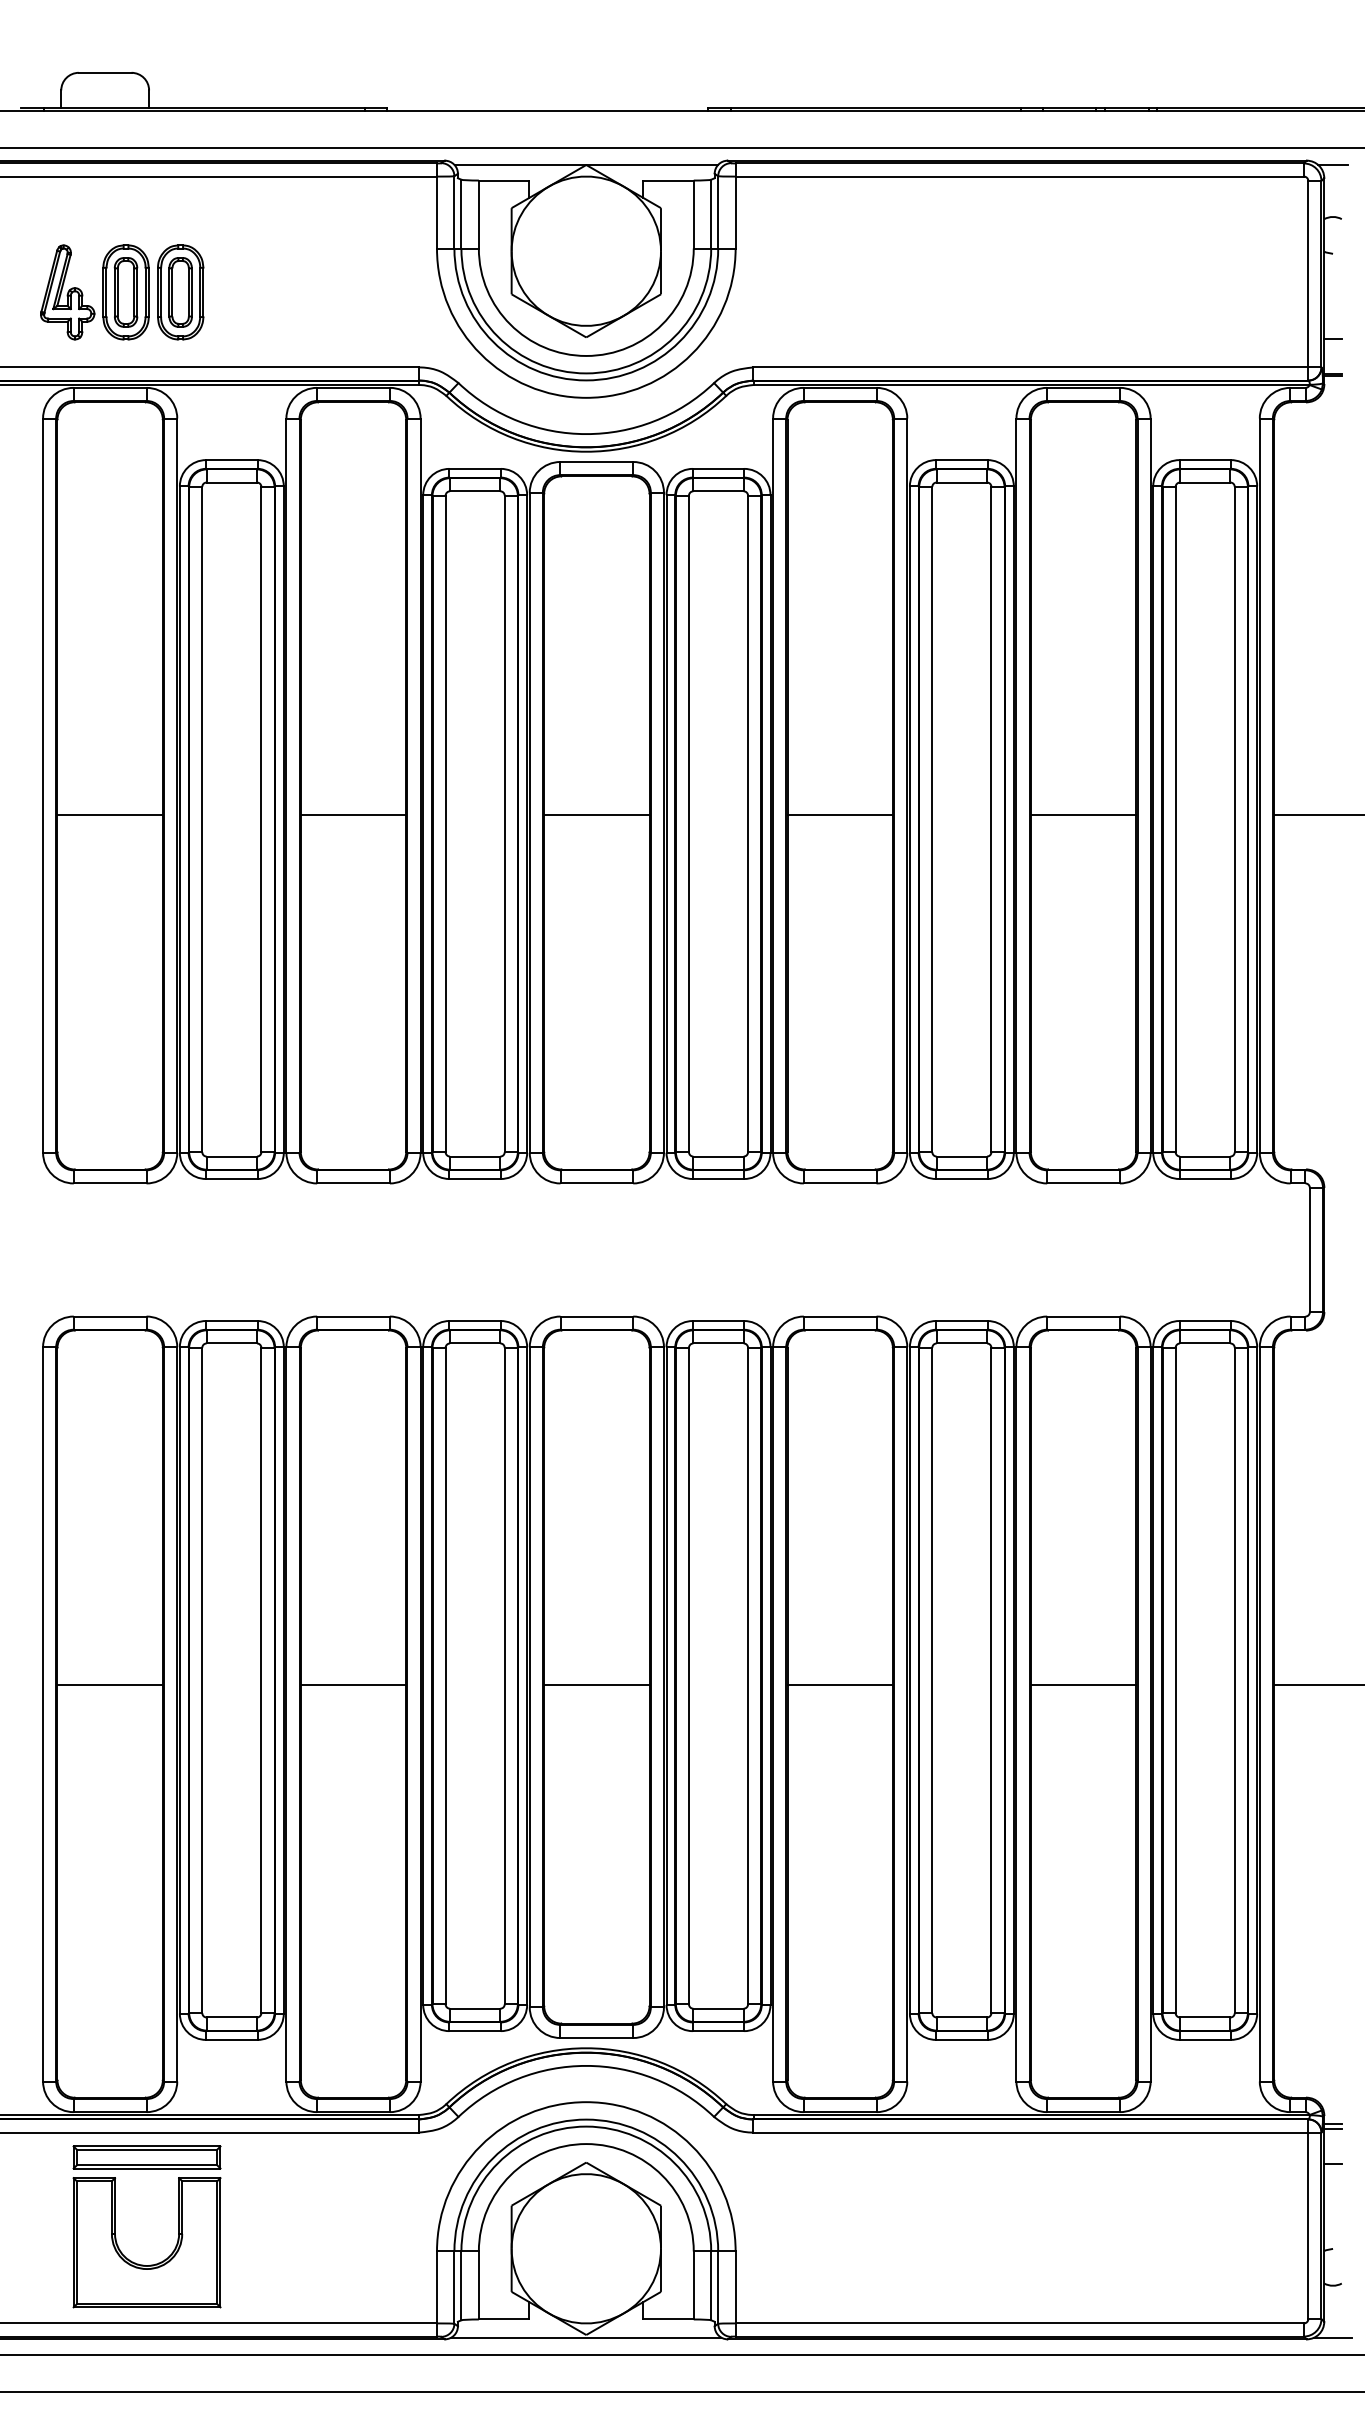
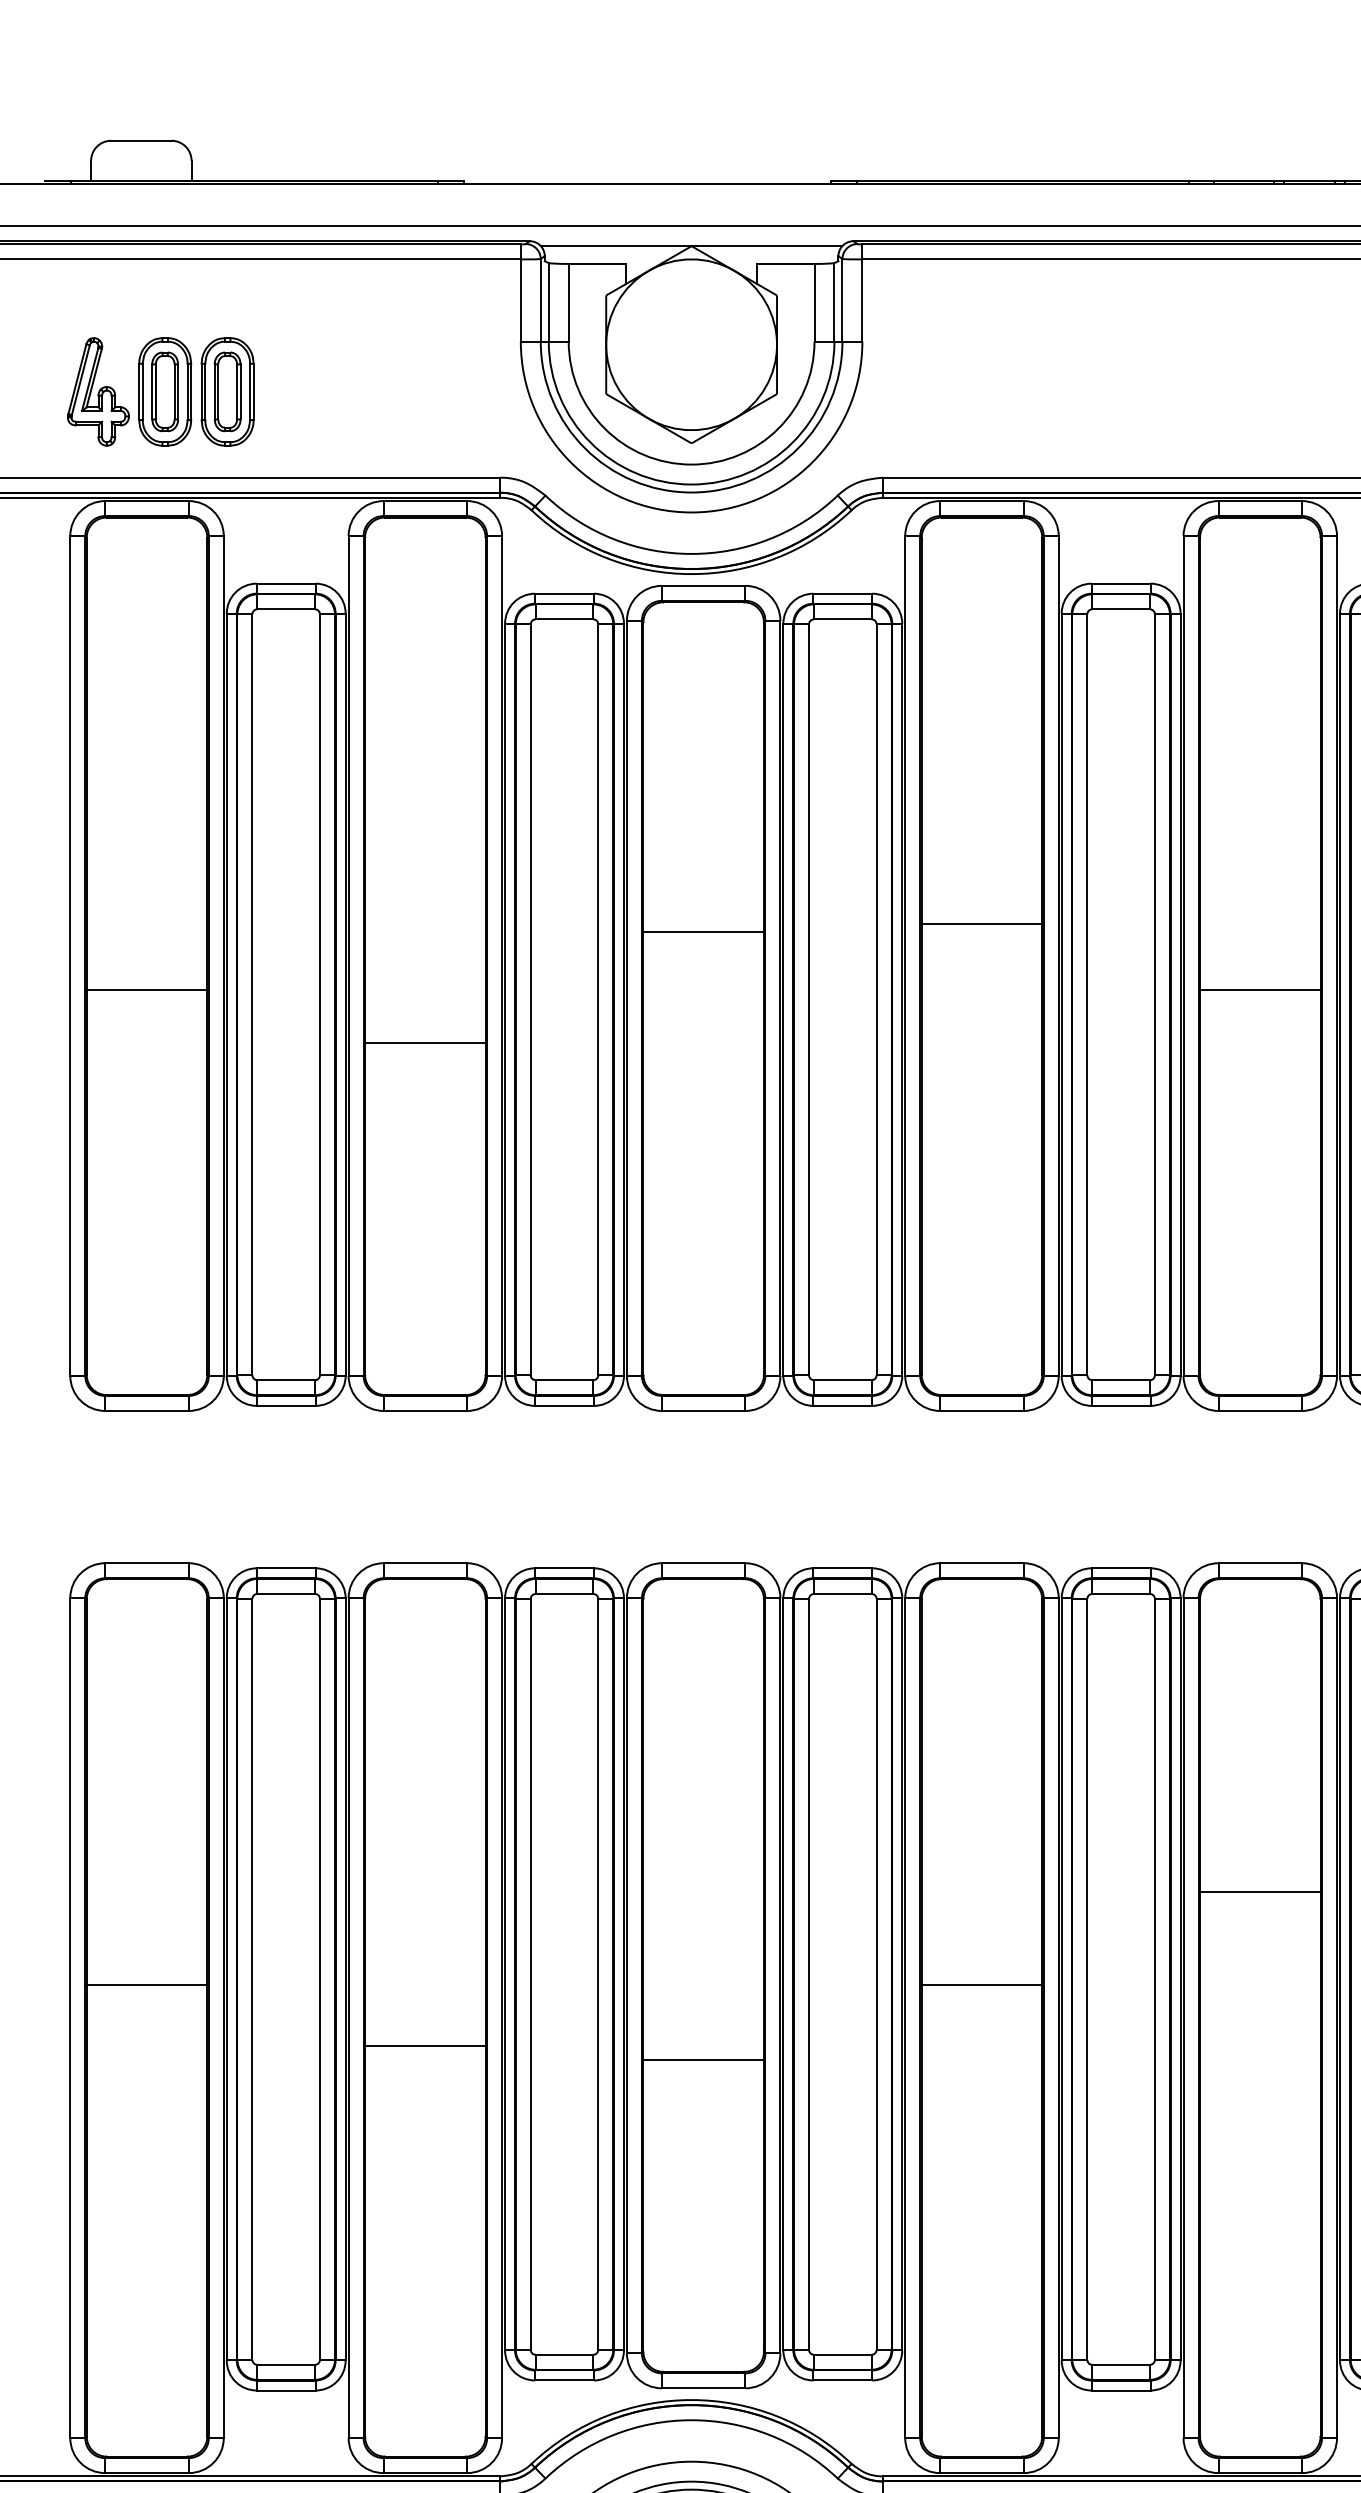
line: (353, 815) -> (425, 1043), moved
line: (596, 815) -> (703, 932), moved
line: (839, 815) -> (981, 924), moved
line: (353, 1685) -> (425, 2046), moved
line: (596, 1685) -> (703, 2060), moved
line: (1083, 1685) -> (1260, 1892), moved

